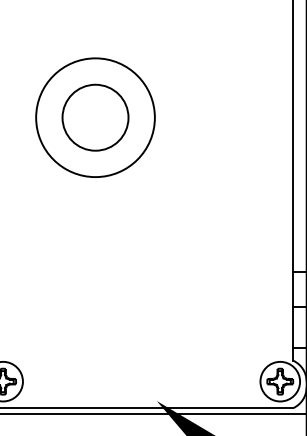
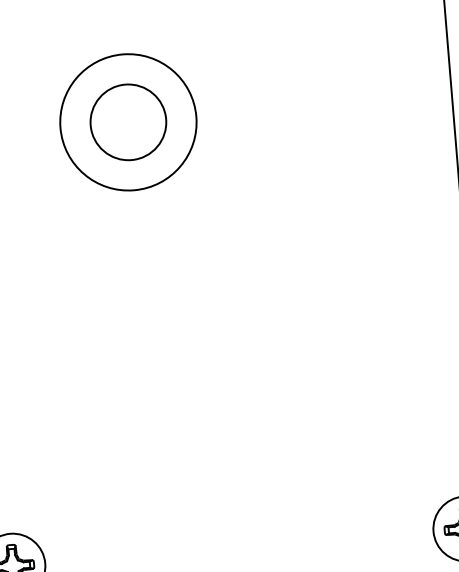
circle: (95, 117) -> (128, 121), size x0.7
circle: (95, 117) -> (128, 121), size x0.7

